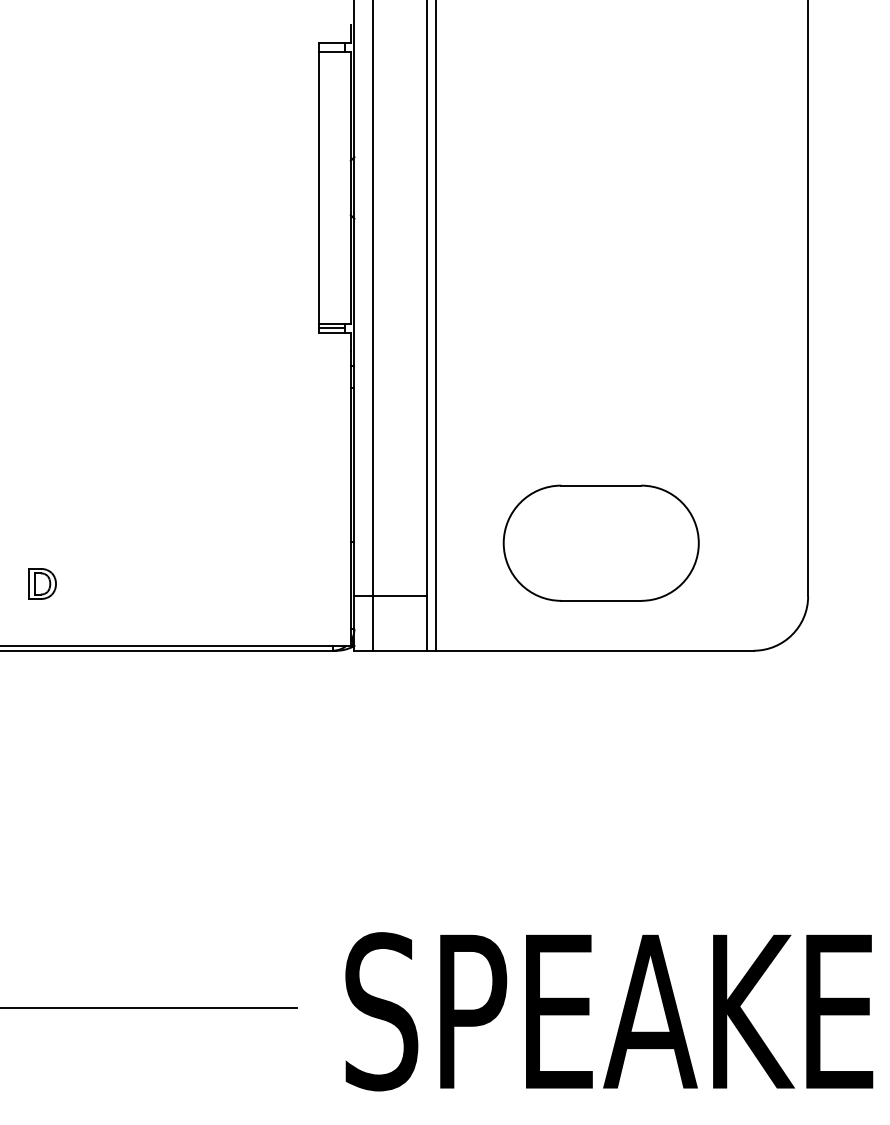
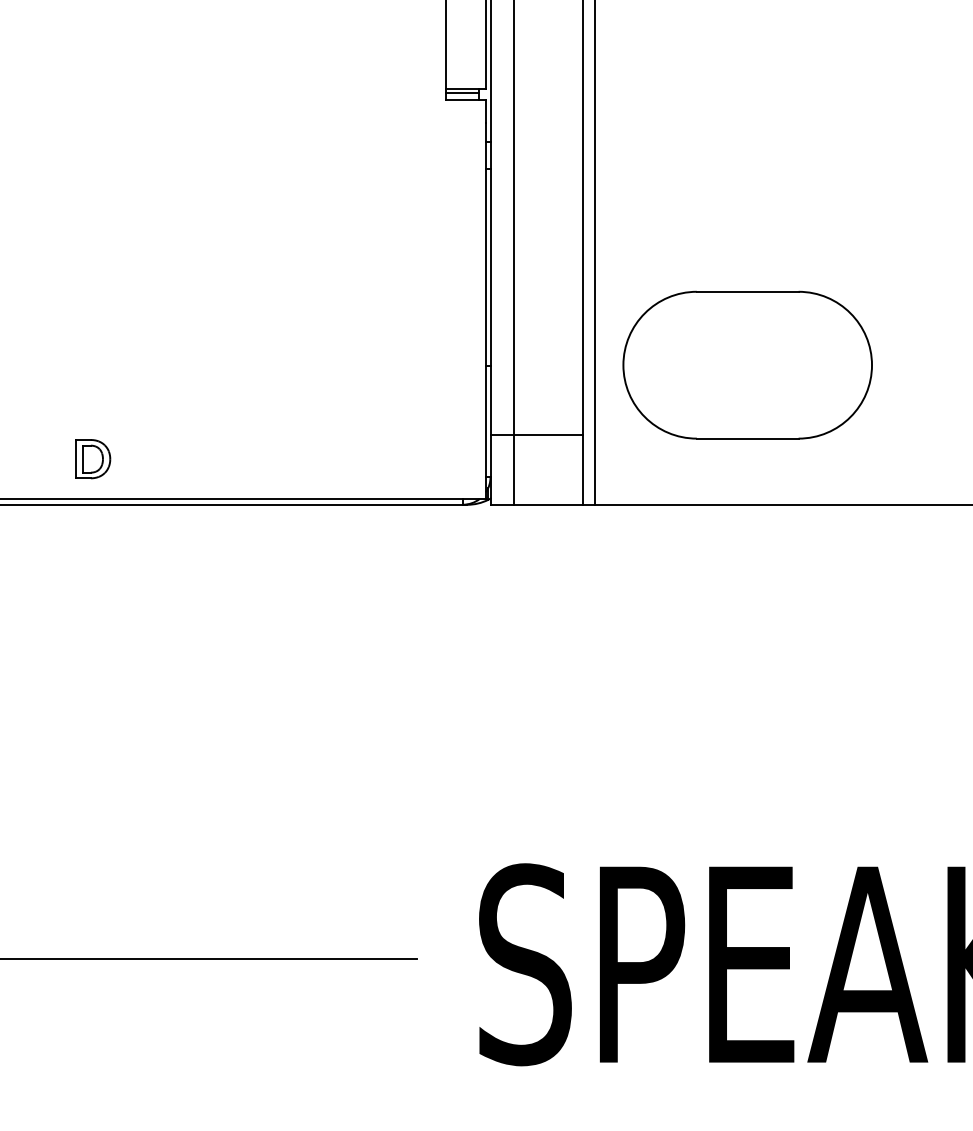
part: (600, 542) -> (746, 364), moved
part: (42, 583) -> (93, 458), moved

